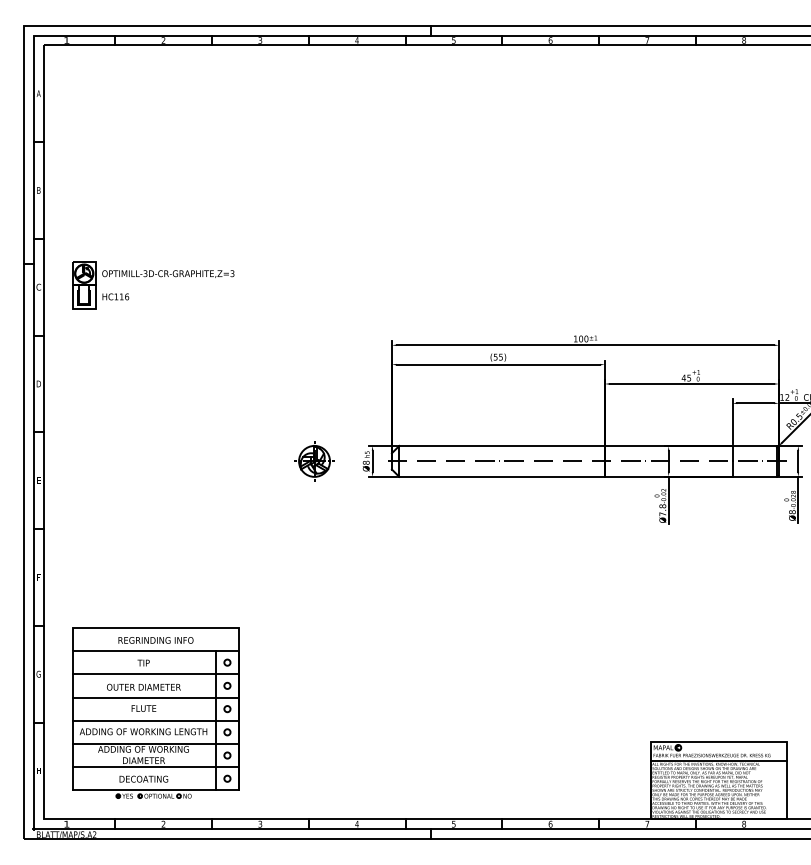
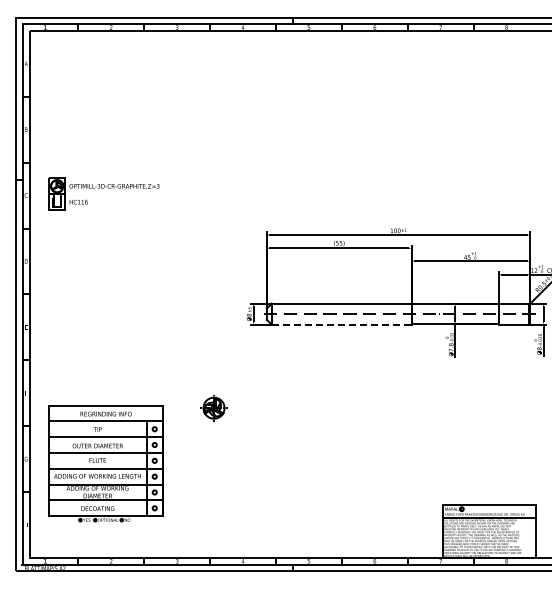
part: (313, 461) -> (213, 408), moved
line: (501, 476) -> (341, 324), solid -> dashed
part: (155, 712) -> (105, 463), moved

